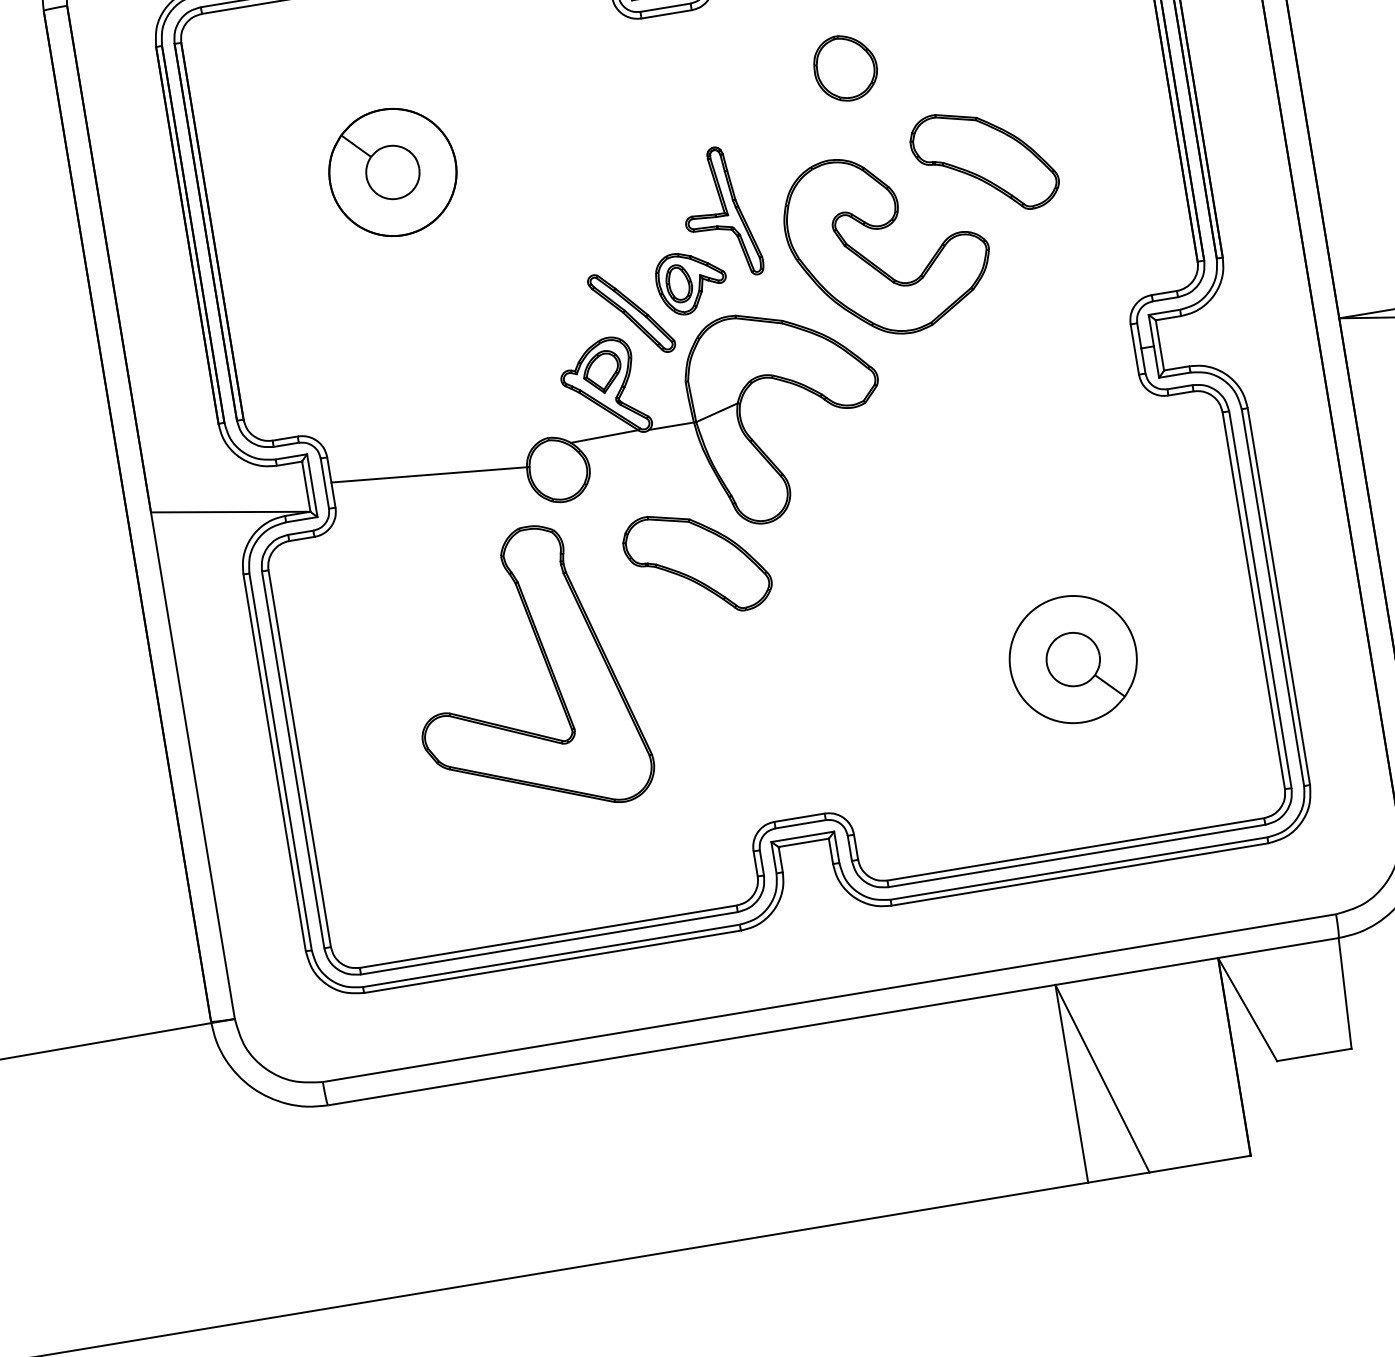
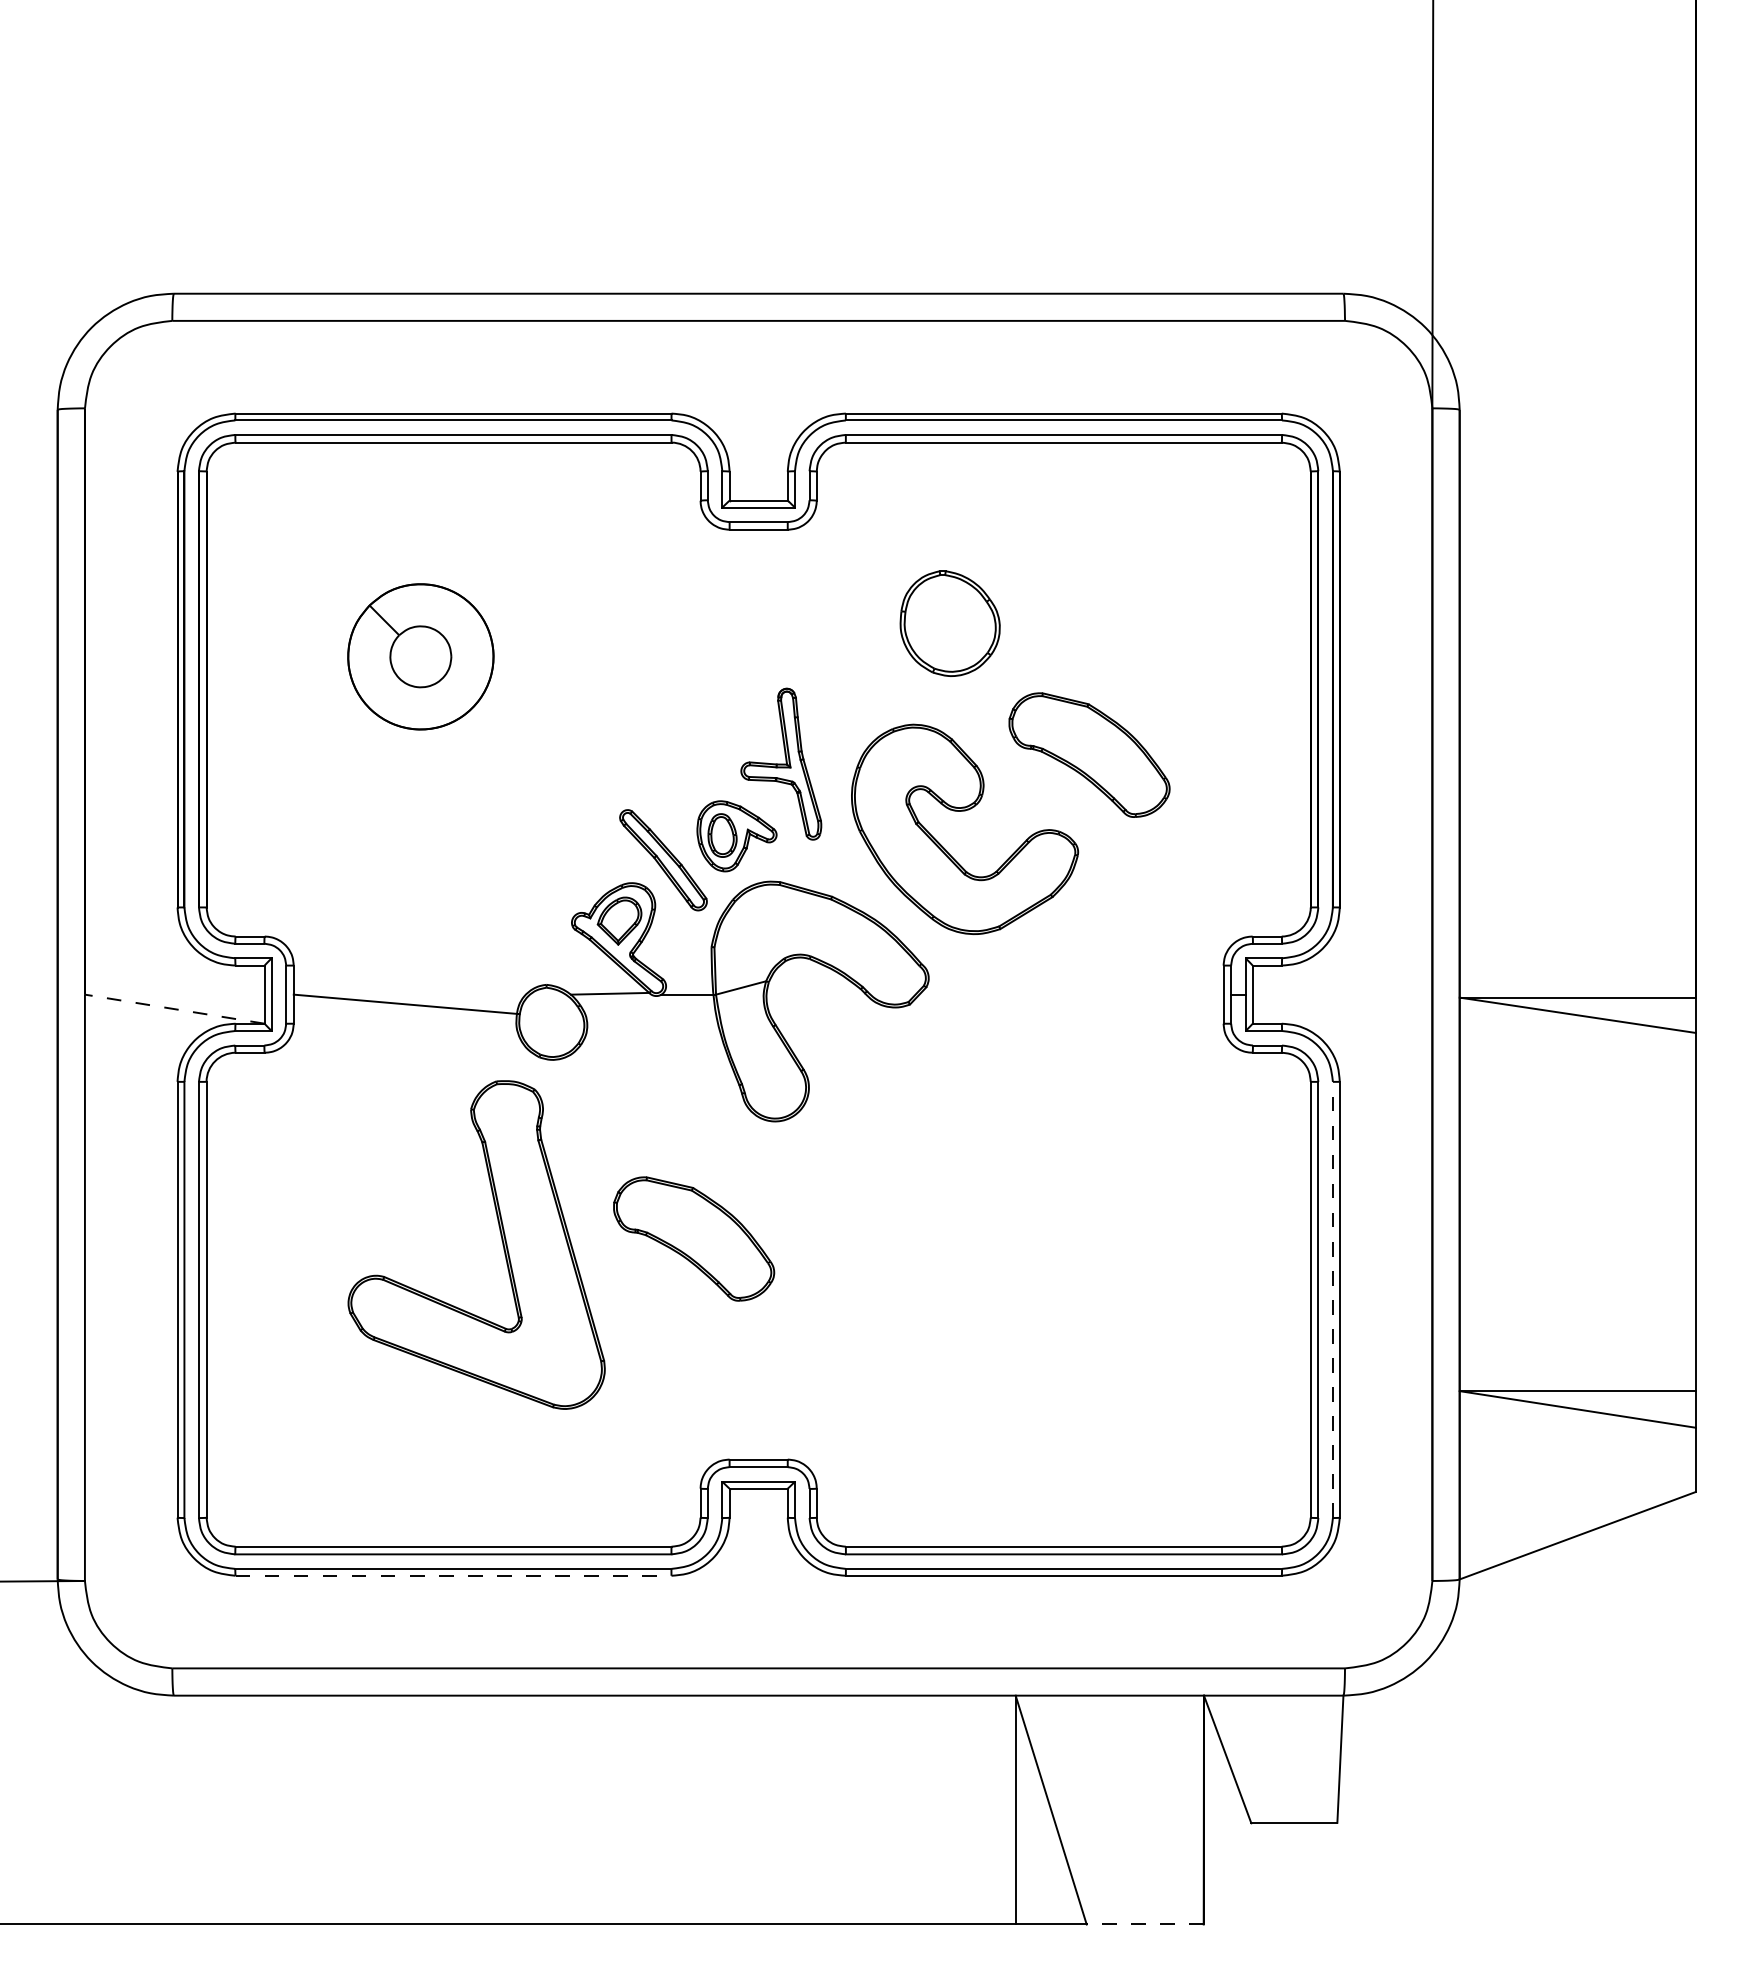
part: (845, 67) -> (950, 623), size x1.4
line: (230, 512) -> (174, 1009), solid -> dashed
part: (697, 562) -> (694, 1238), moved
line: (1272, 597) -> (1332, 1299), solid -> dashed
part: (1073, 659) -> (1096, 1332), removed
line: (552, 961) -> (453, 1575), solid -> dashed
line: (1200, 1164) -> (1145, 1924), solid -> dashed

